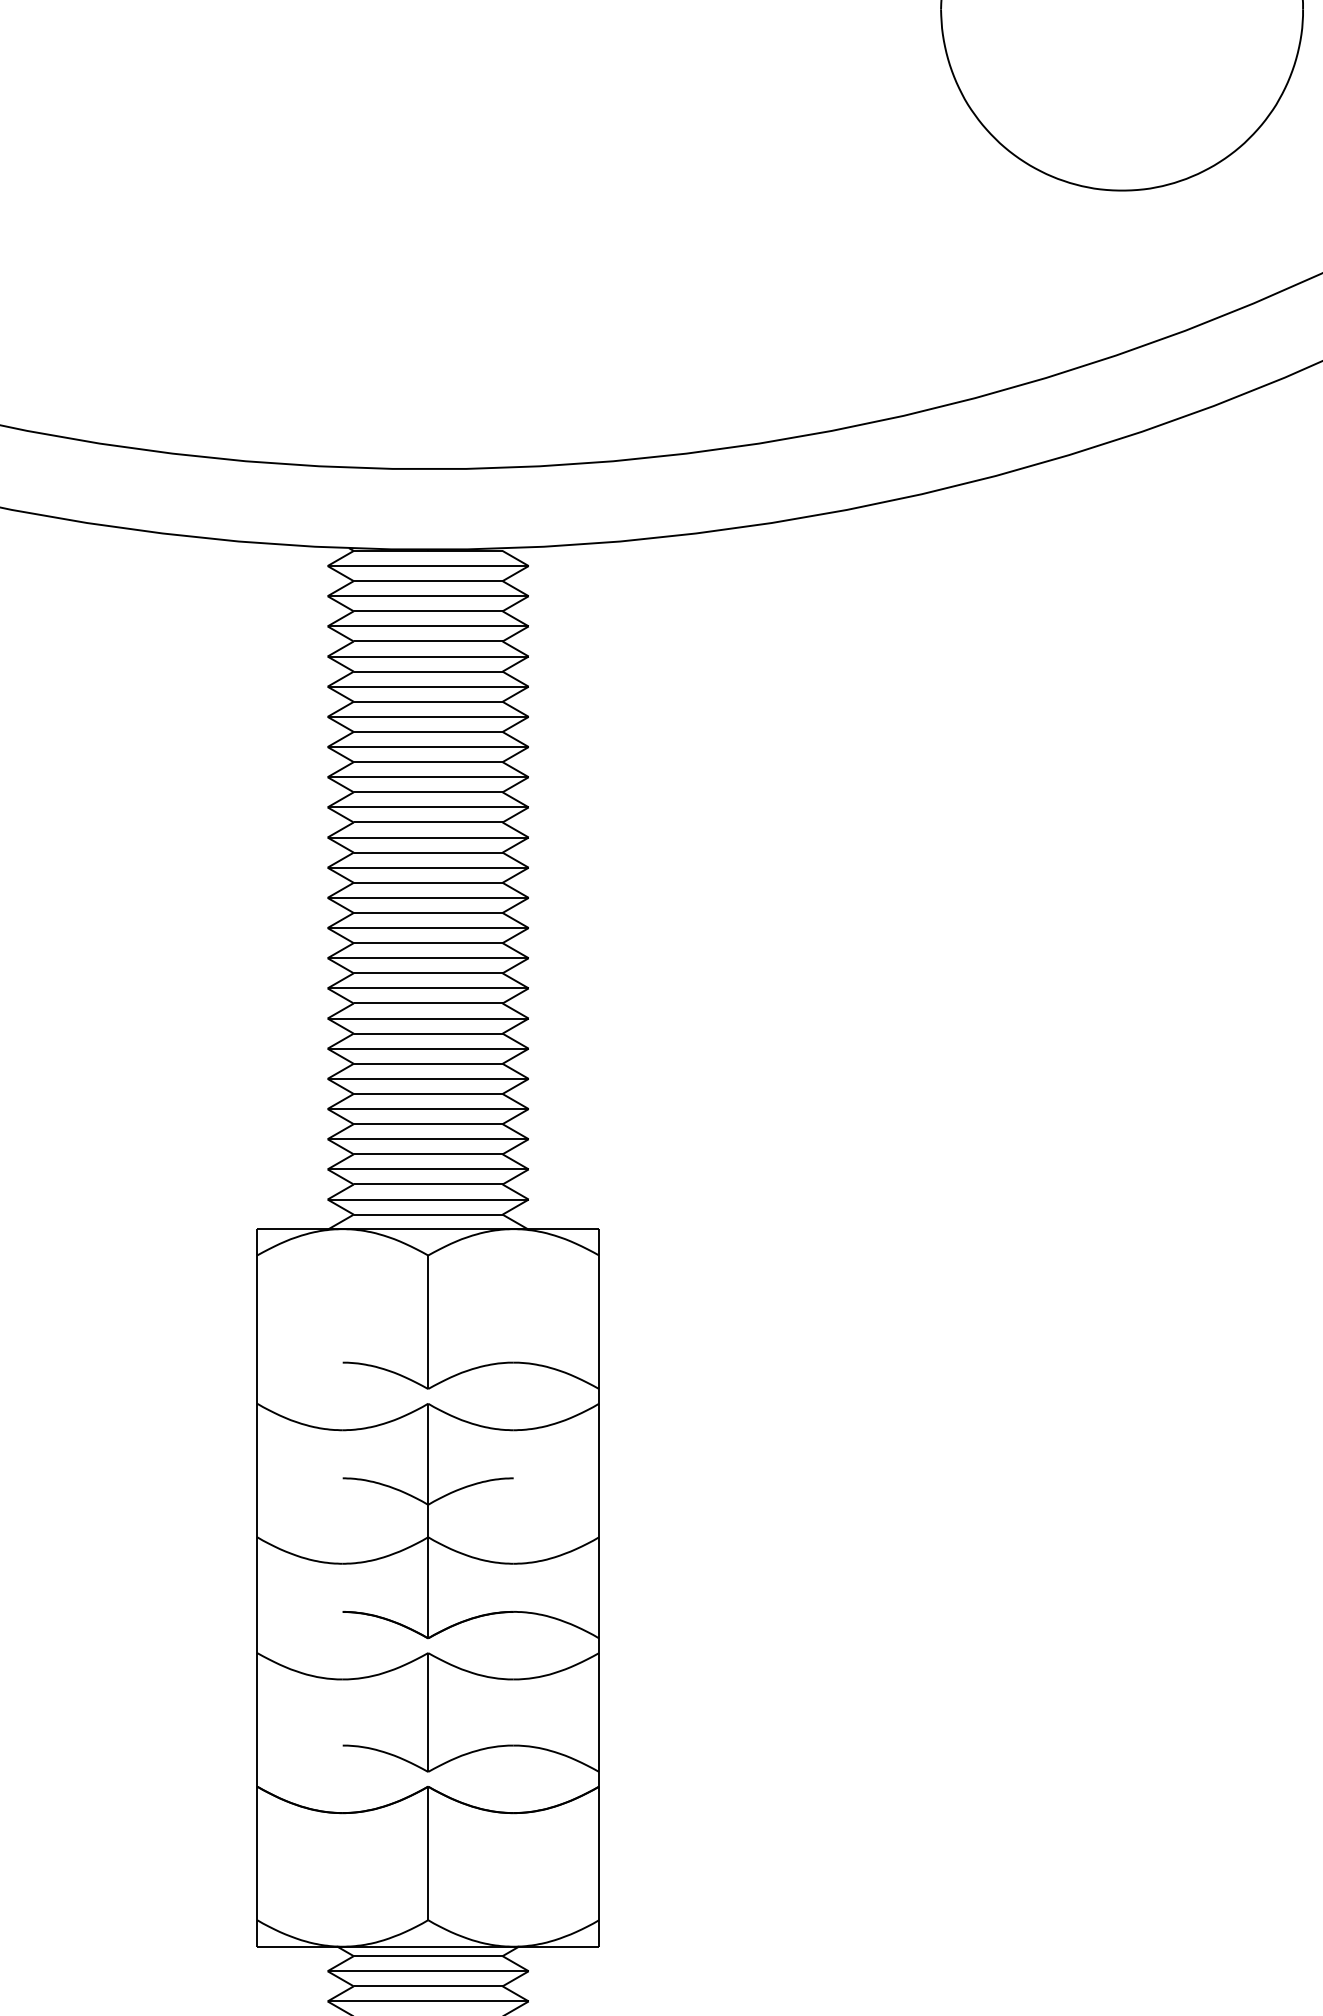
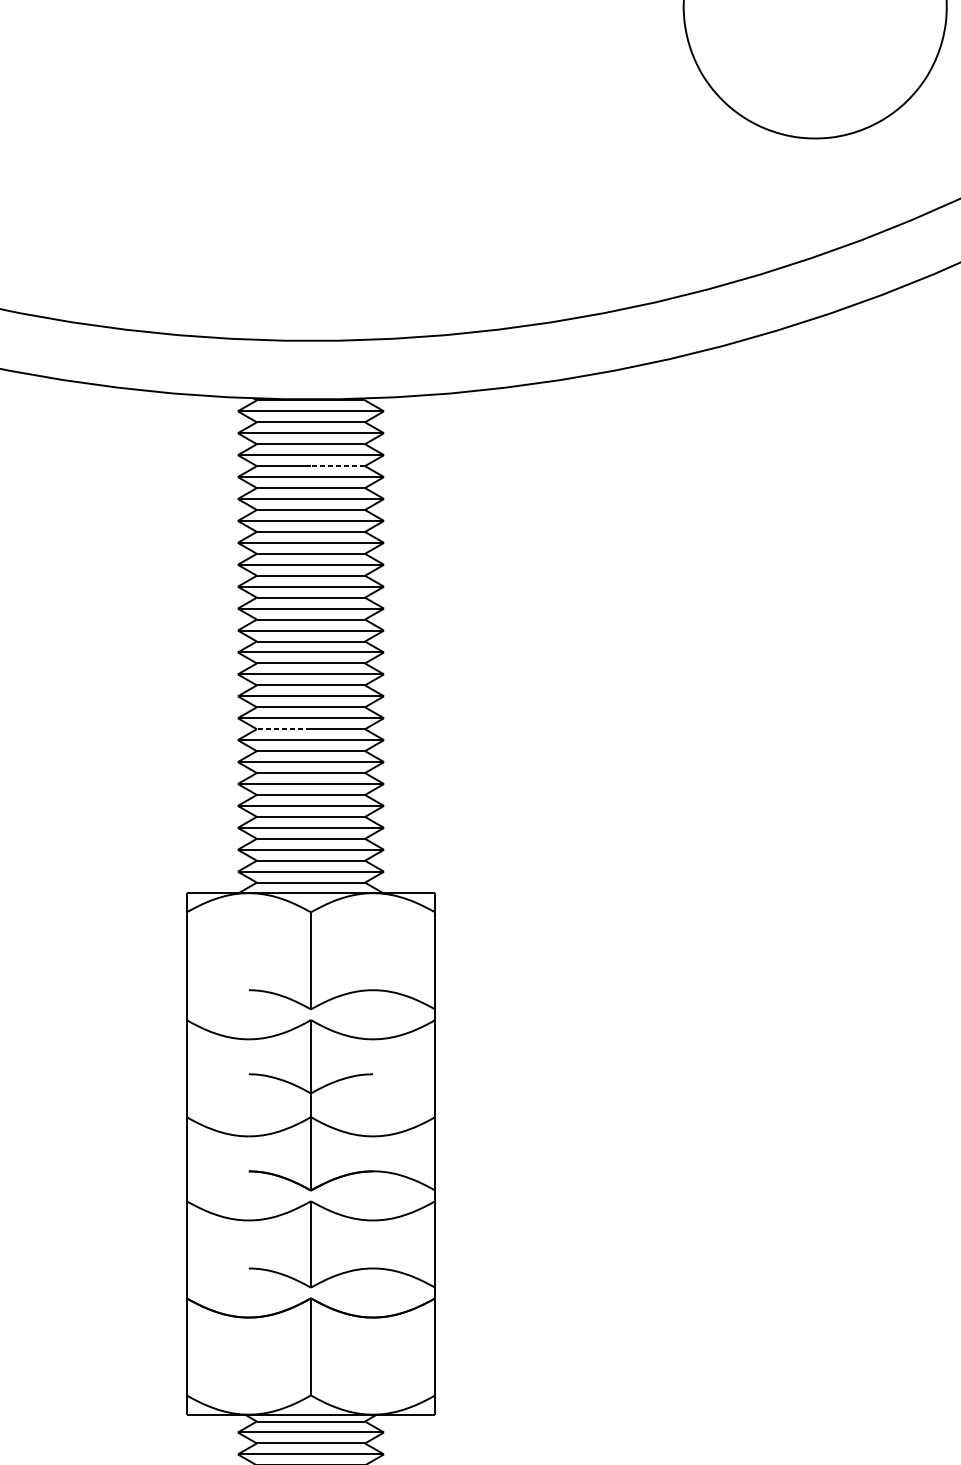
line: (464, 641) -> (337, 466), solid -> dashed
line: (390, 1003) -> (283, 729), solid -> dashed

